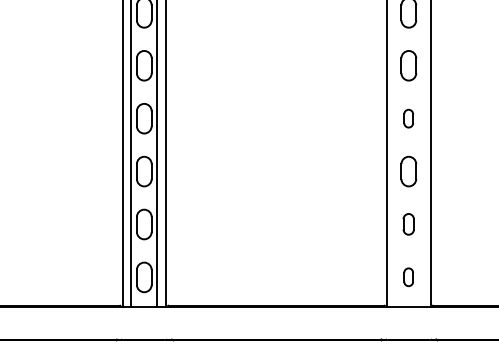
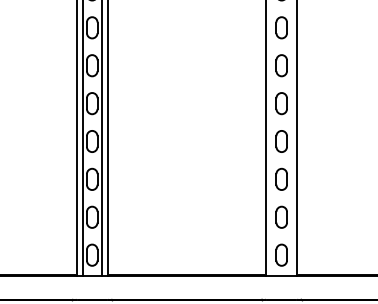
part: (408, 118) -> (281, 141), size x1.67
part: (408, 223) -> (281, 216), size x1.43
part: (408, 276) -> (281, 254), size x1.67

